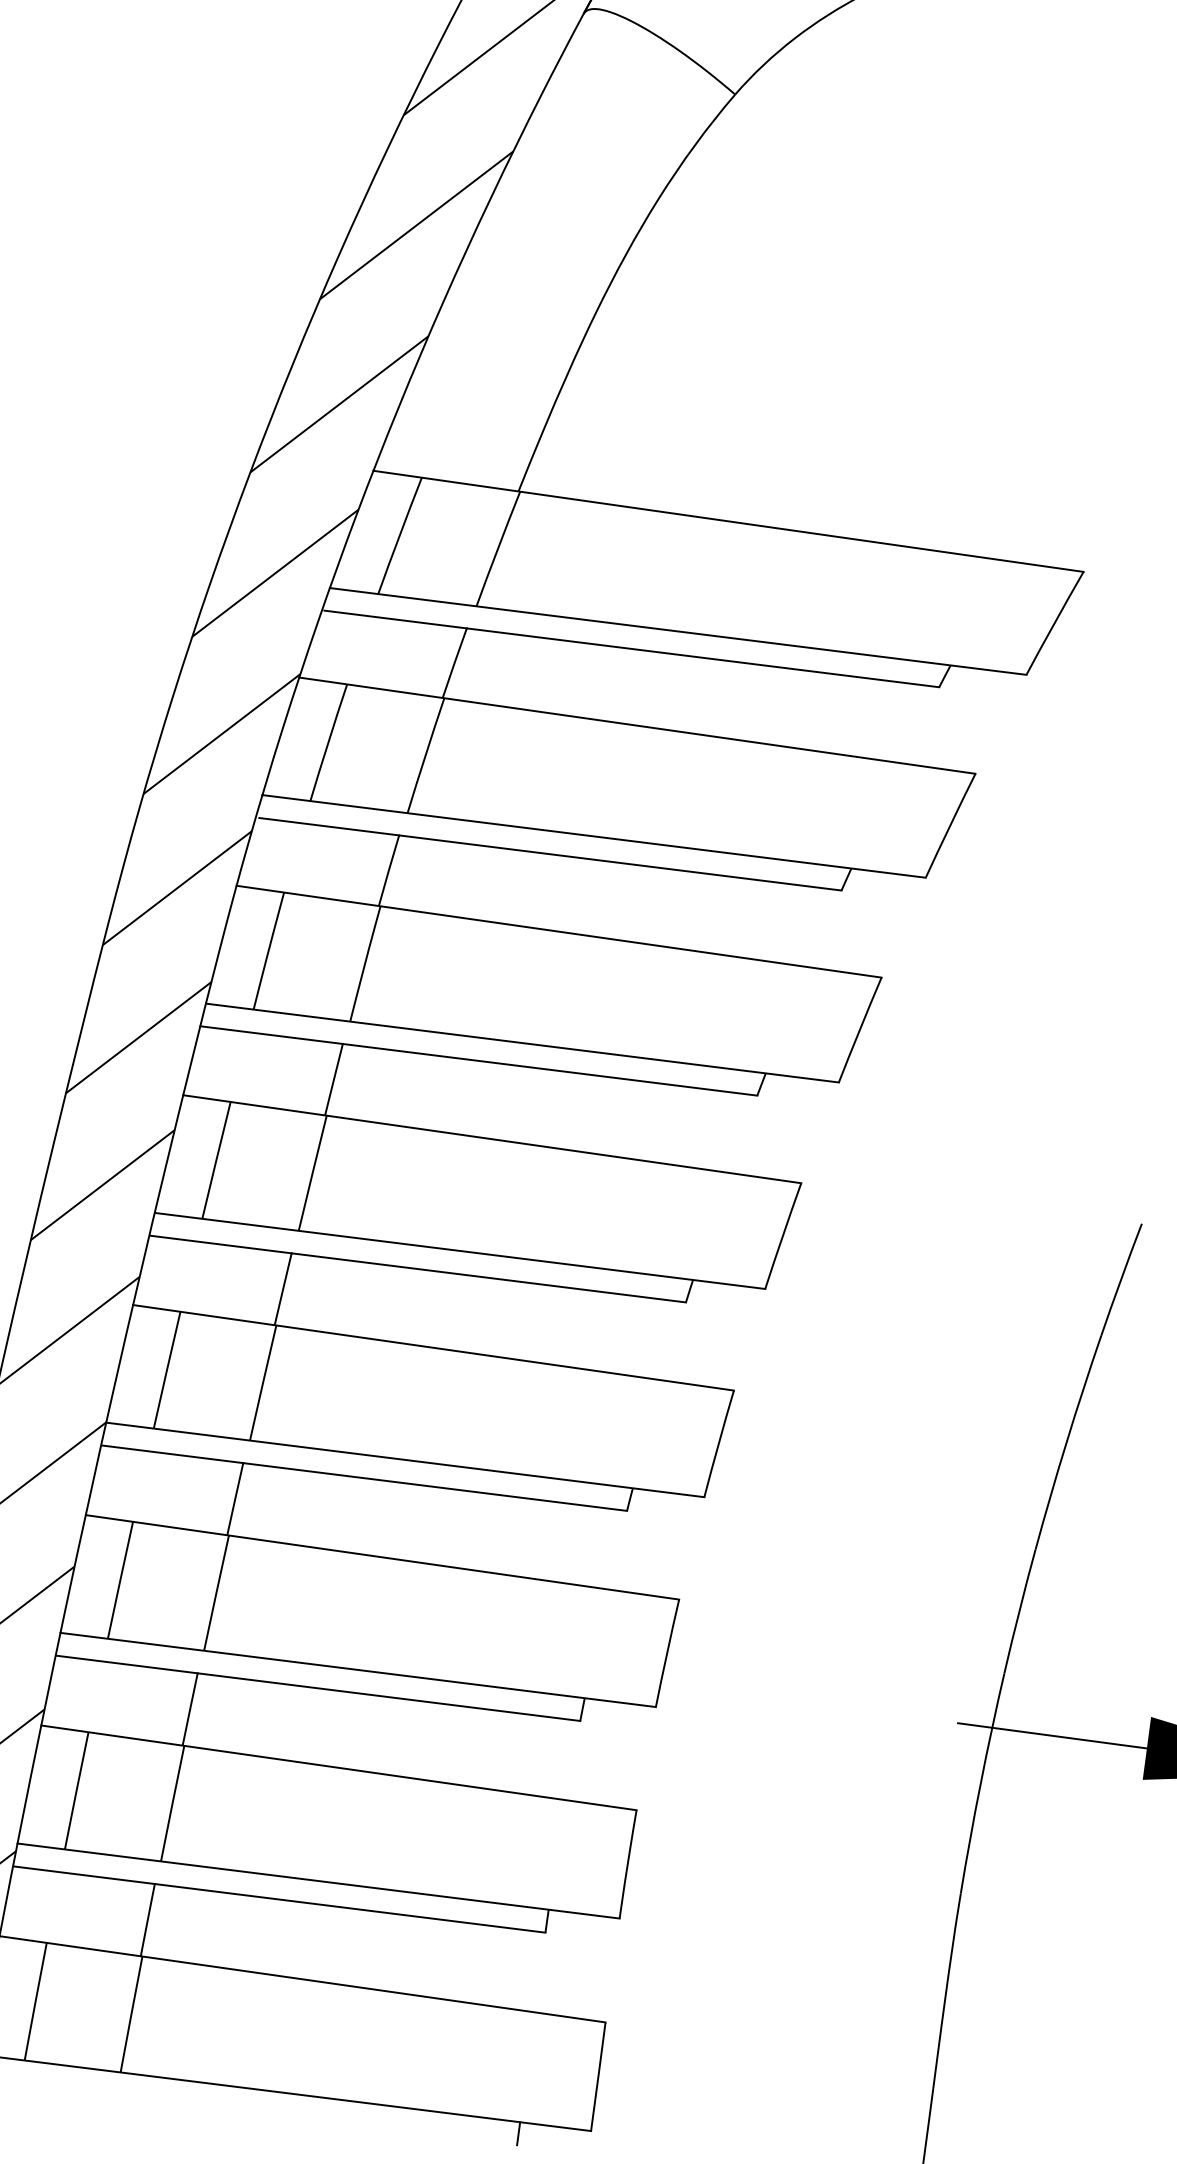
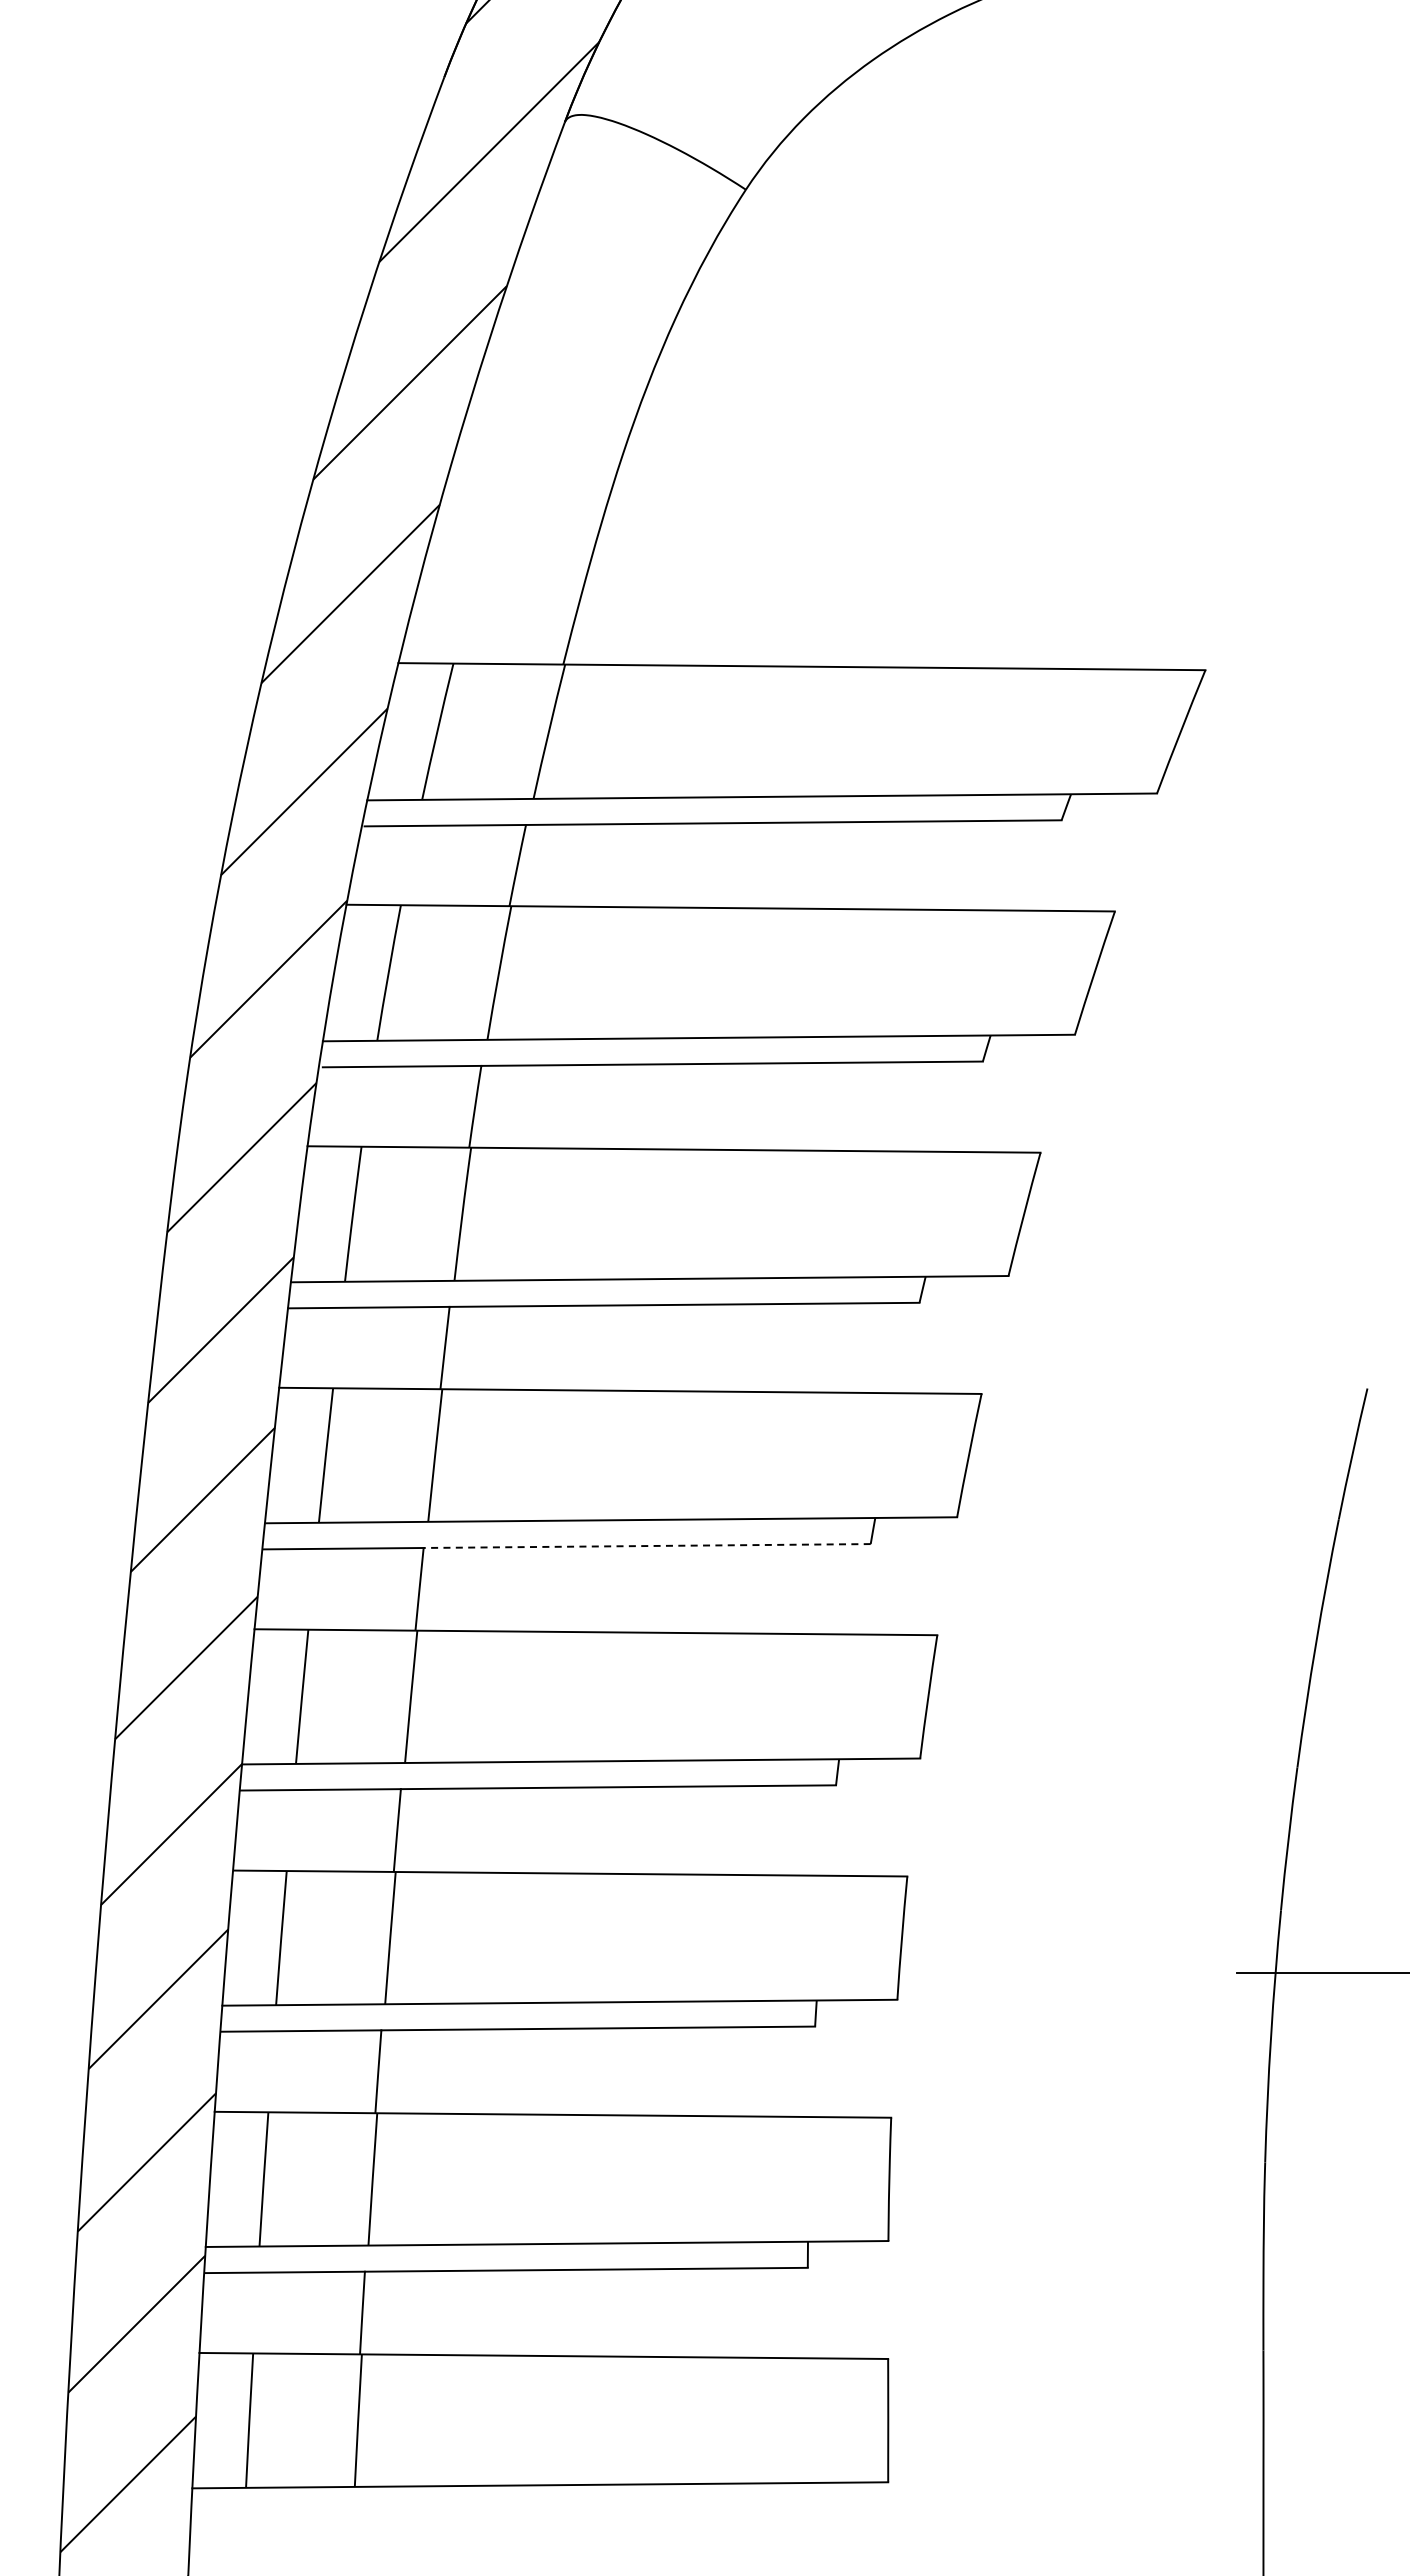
line: (489, 1278) -> (647, 1546), solid -> dashed
line: (518, 2133) -> (807, 2495), removed

